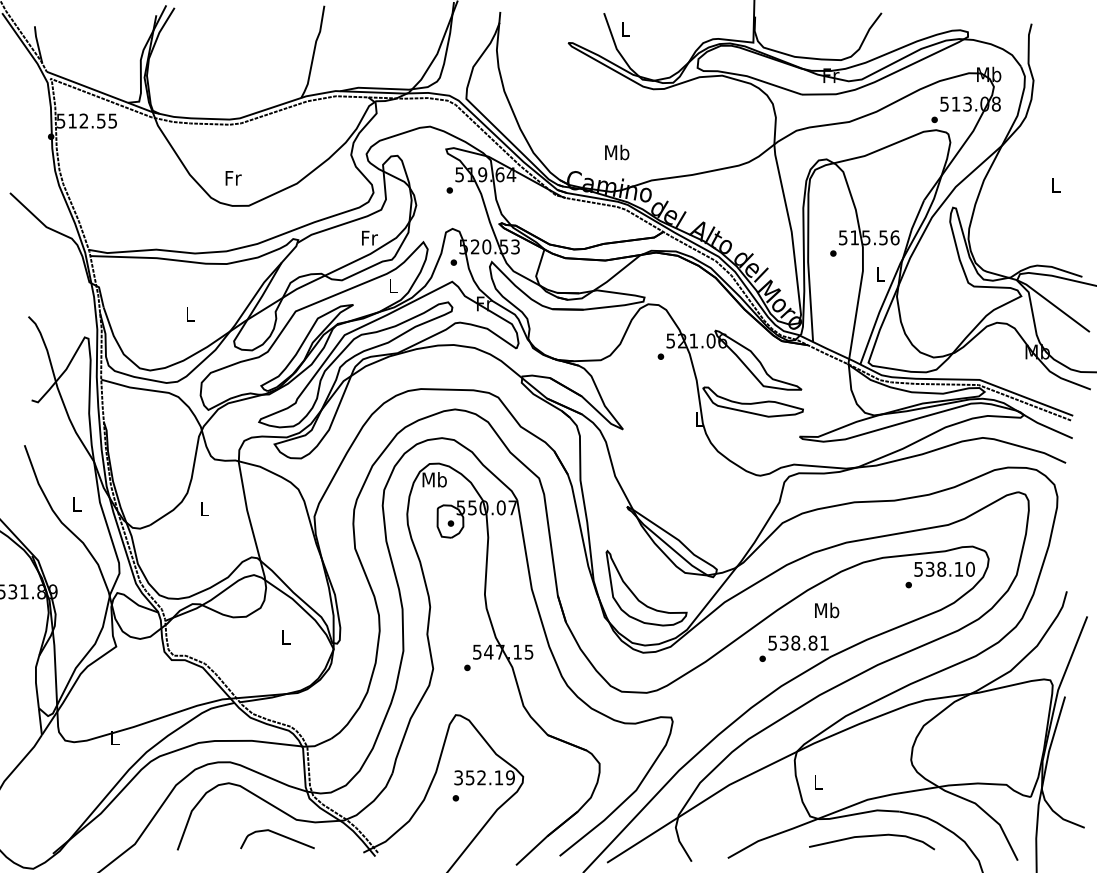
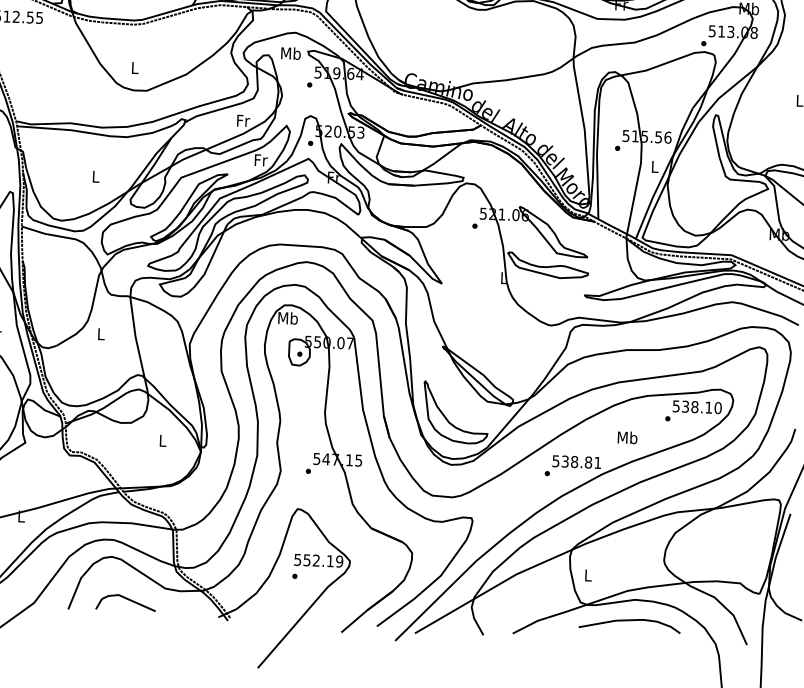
text: (617, 152) -> (291, 53), moved
text: (233, 178) -> (135, 68), Fr -> L
text: (393, 285) -> (261, 159), L -> Fr
text: (827, 610) -> (627, 437), moved
text: (458, 777) -> (297, 559), 352.19 -> 552.19
curve: (278, 835) -> (126, 599), moved

